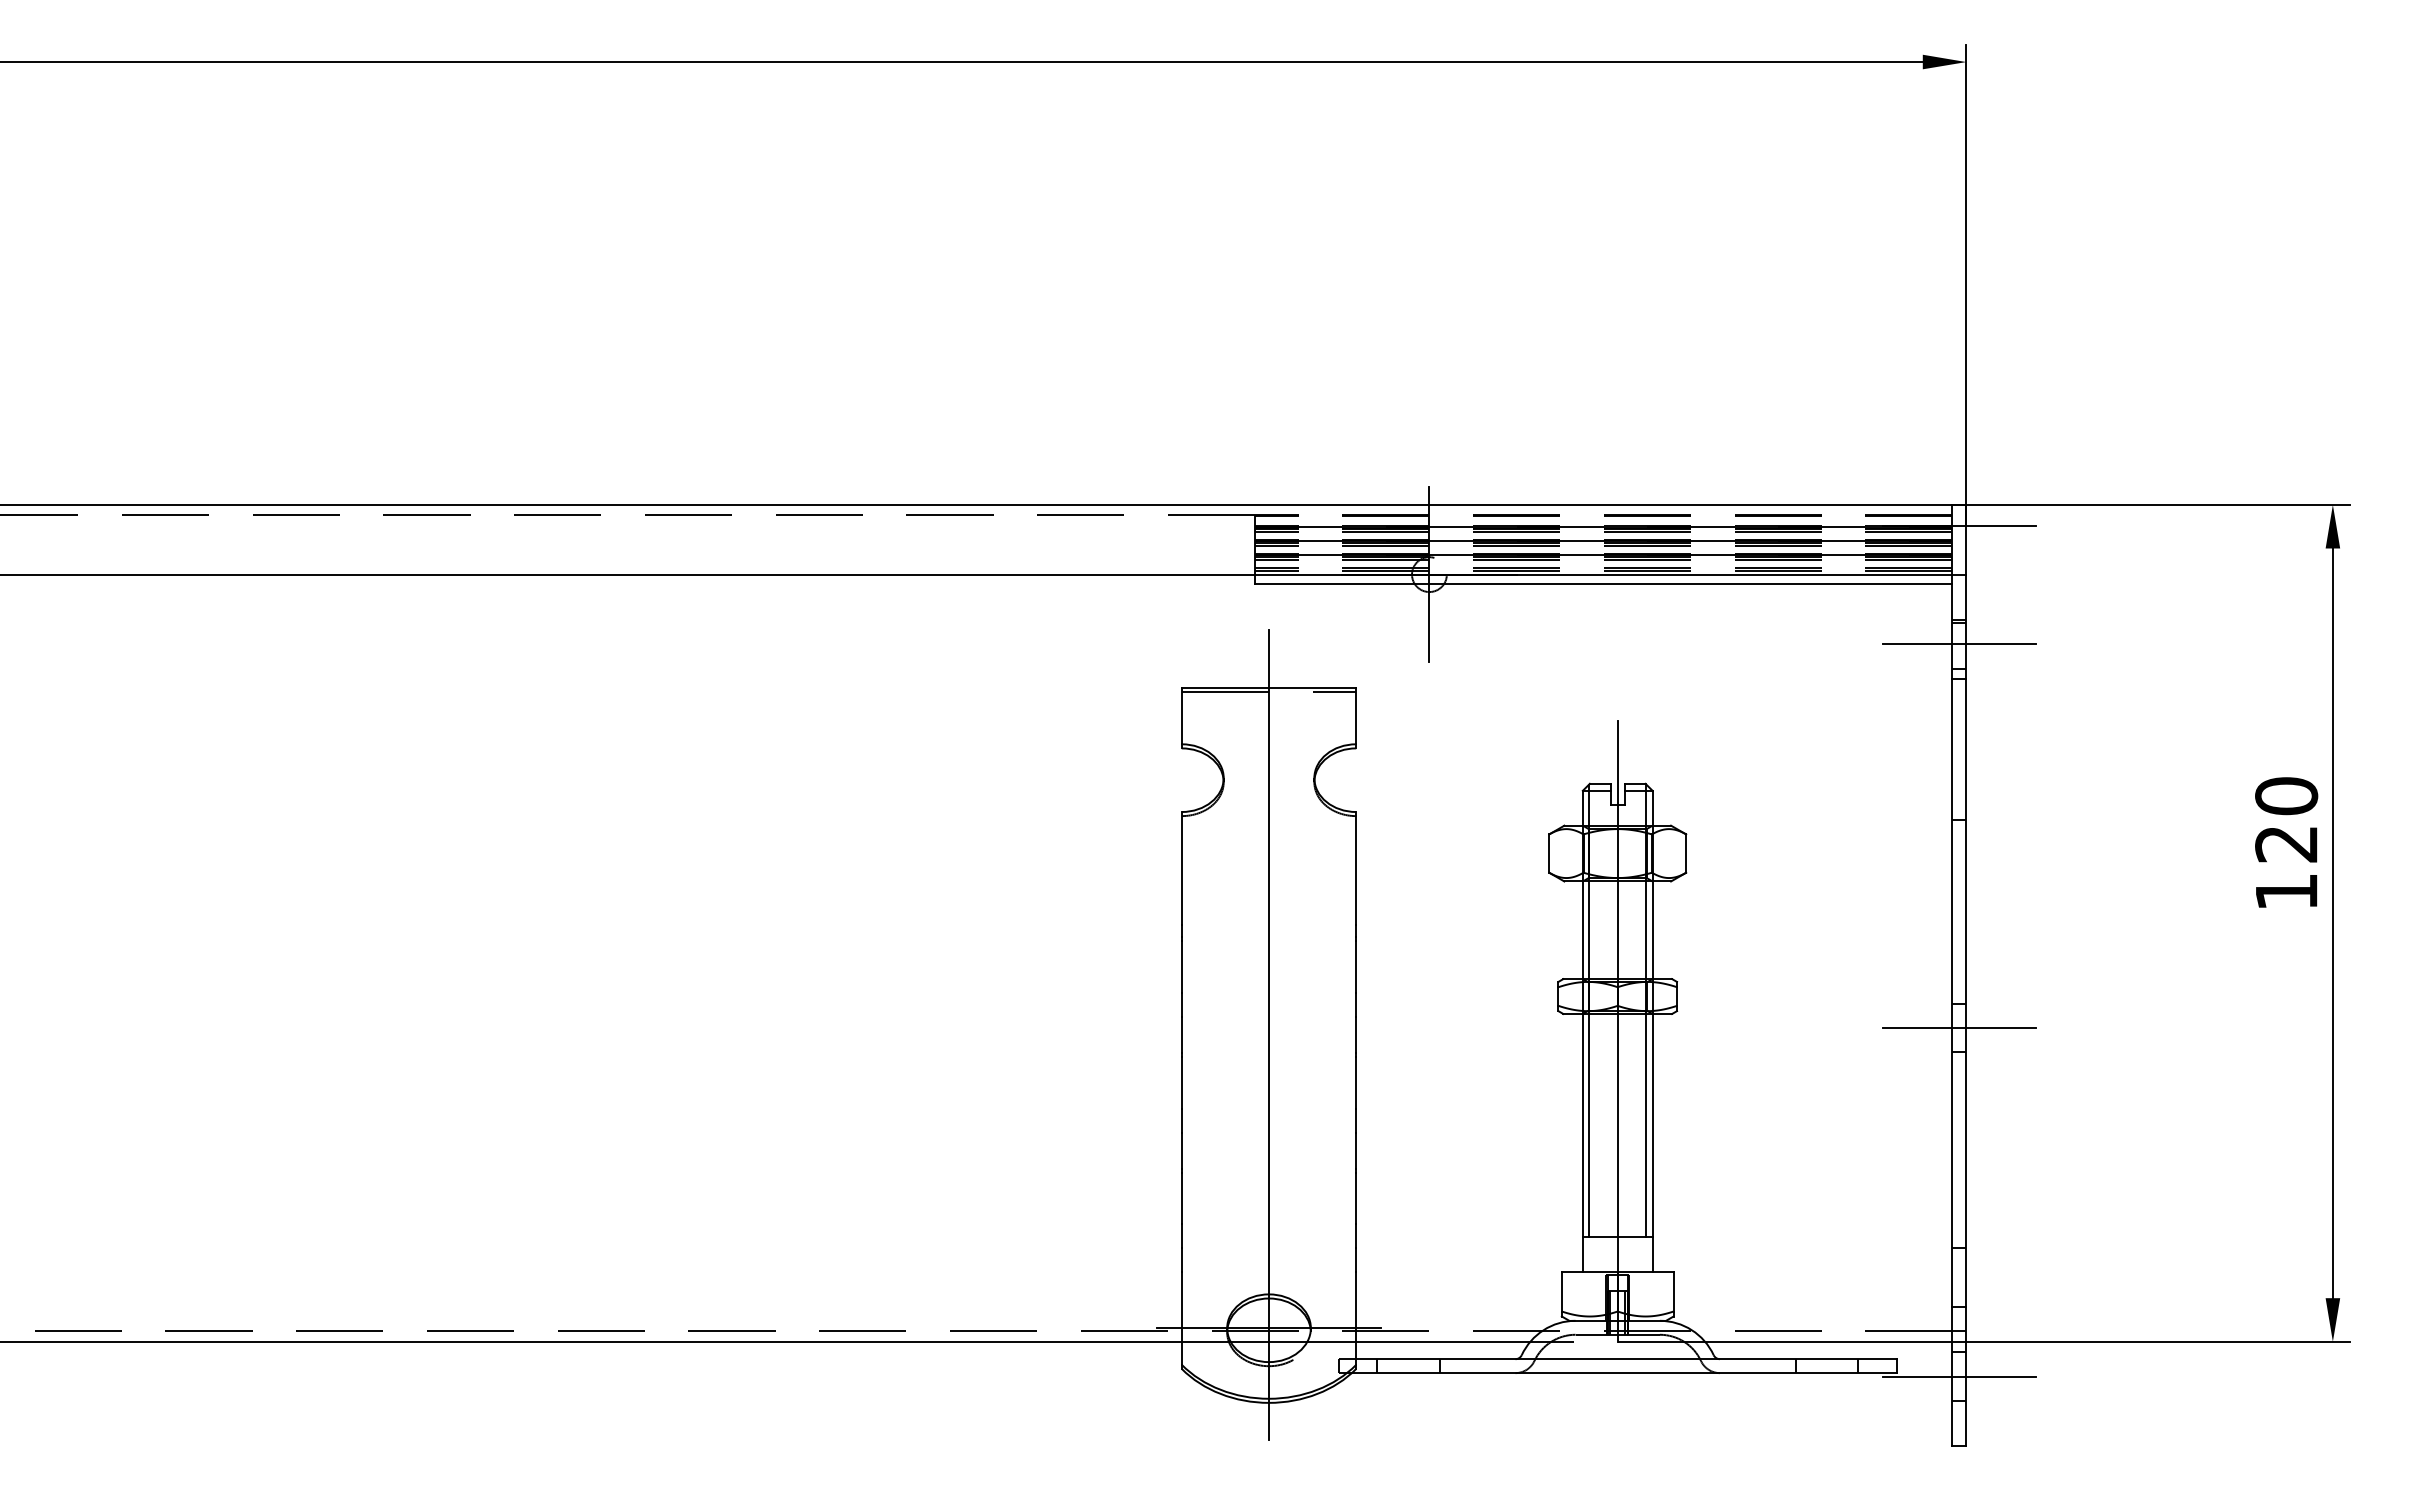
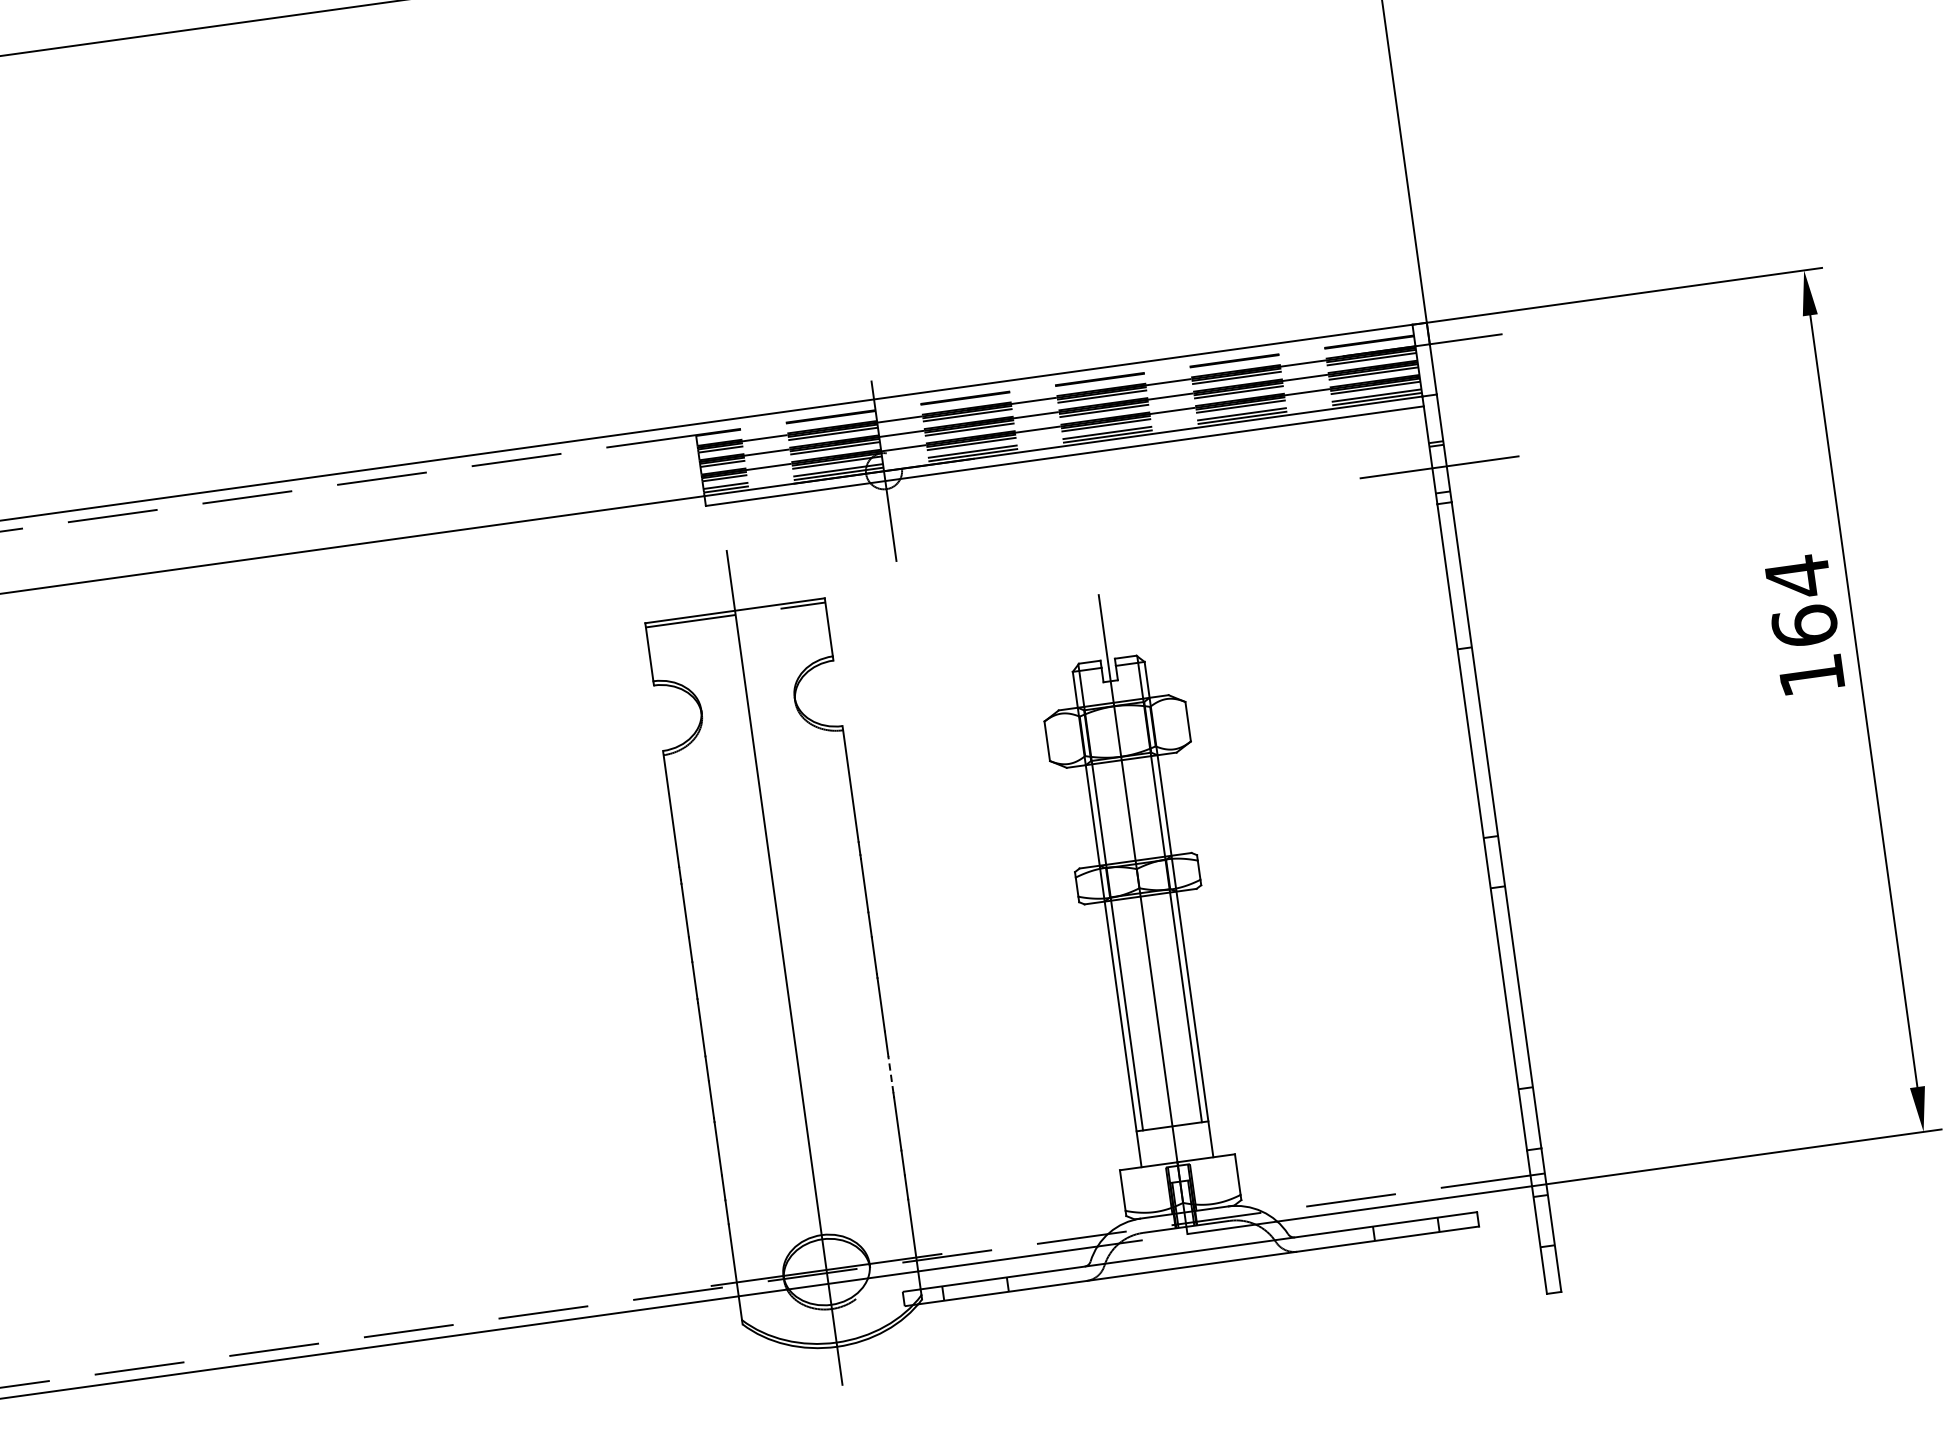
text: (2286, 819) -> (1801, 600), 120 -> 164
line: (1959, 1027) -> (1494, 861), removed
line: (1356, 1150) -> (891, 1074), solid -> dashed
line: (1959, 1376) -> (1544, 1221), removed

